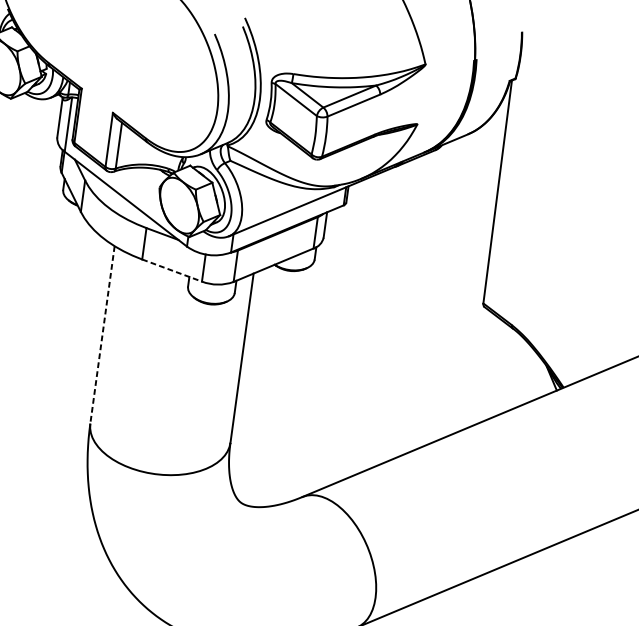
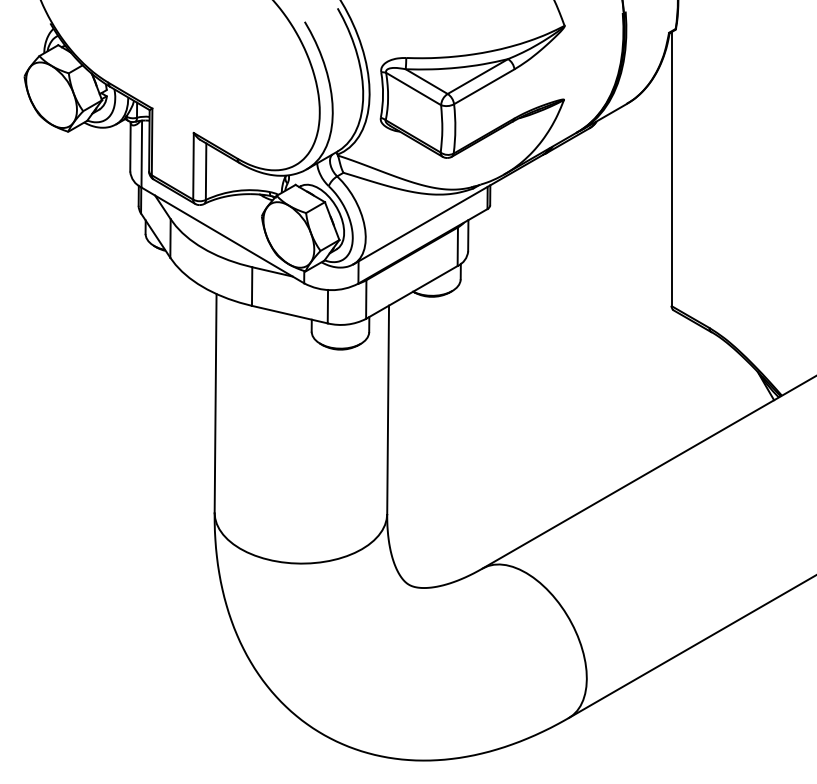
line: (171, 270) -> (289, 314), dashed -> solid
line: (102, 335) -> (215, 403), dashed -> solid

